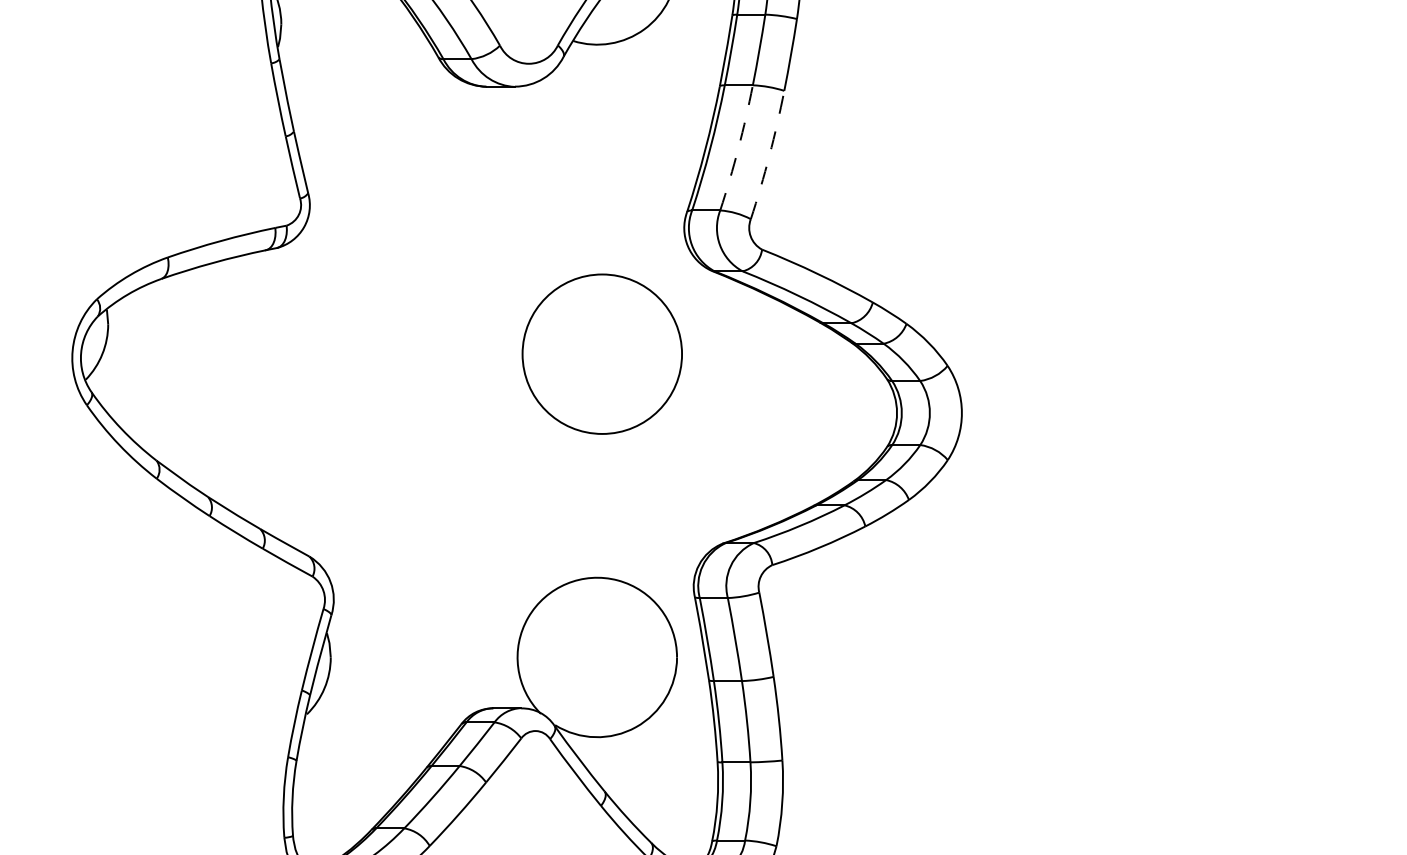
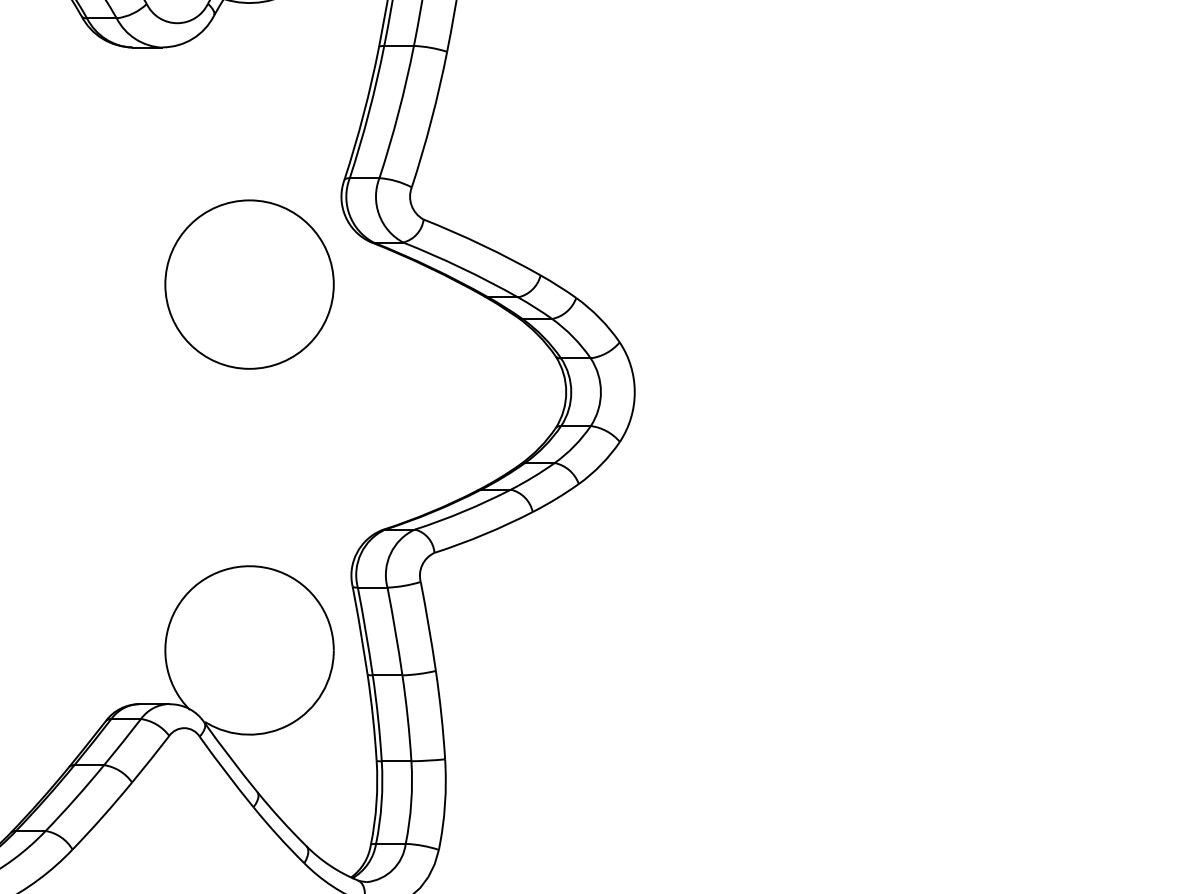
arc: (738, 148) -> (398, 112), dashed -> solid
arc: (769, 155) -> (431, 120), dashed -> solid
circle: (601, 353) -> (248, 283), moved

